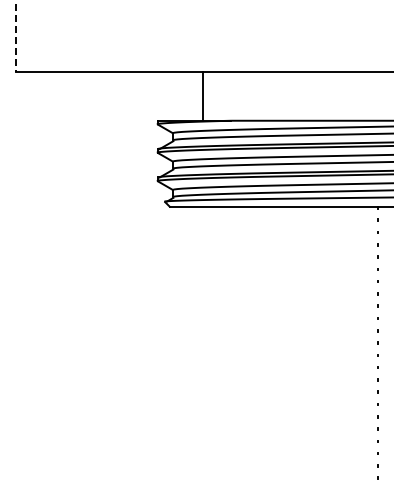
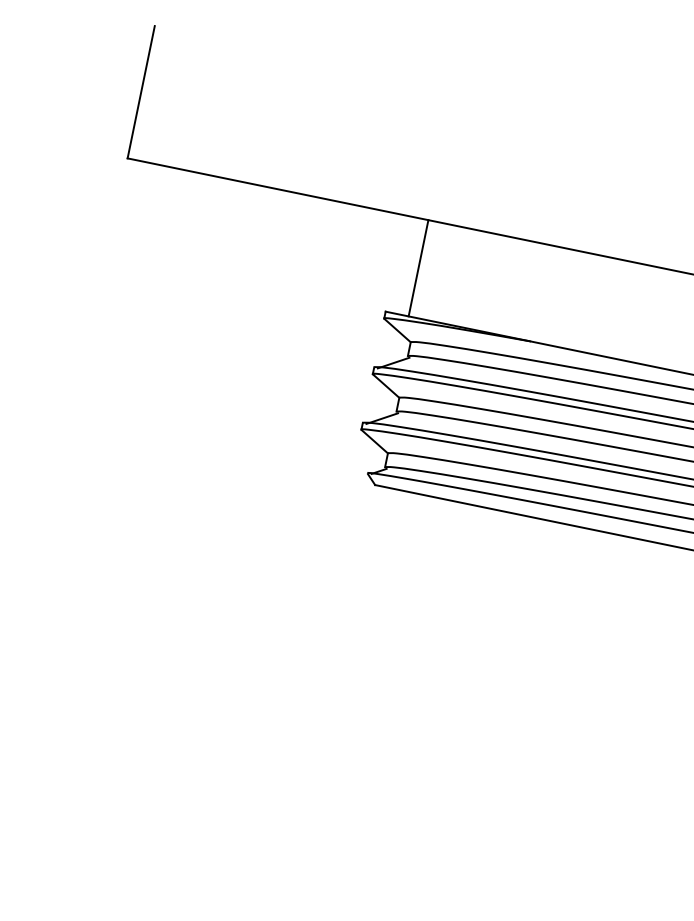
line: (15, 37) -> (141, 91), dashed -> solid
line: (203, 95) -> (419, 267), moved

